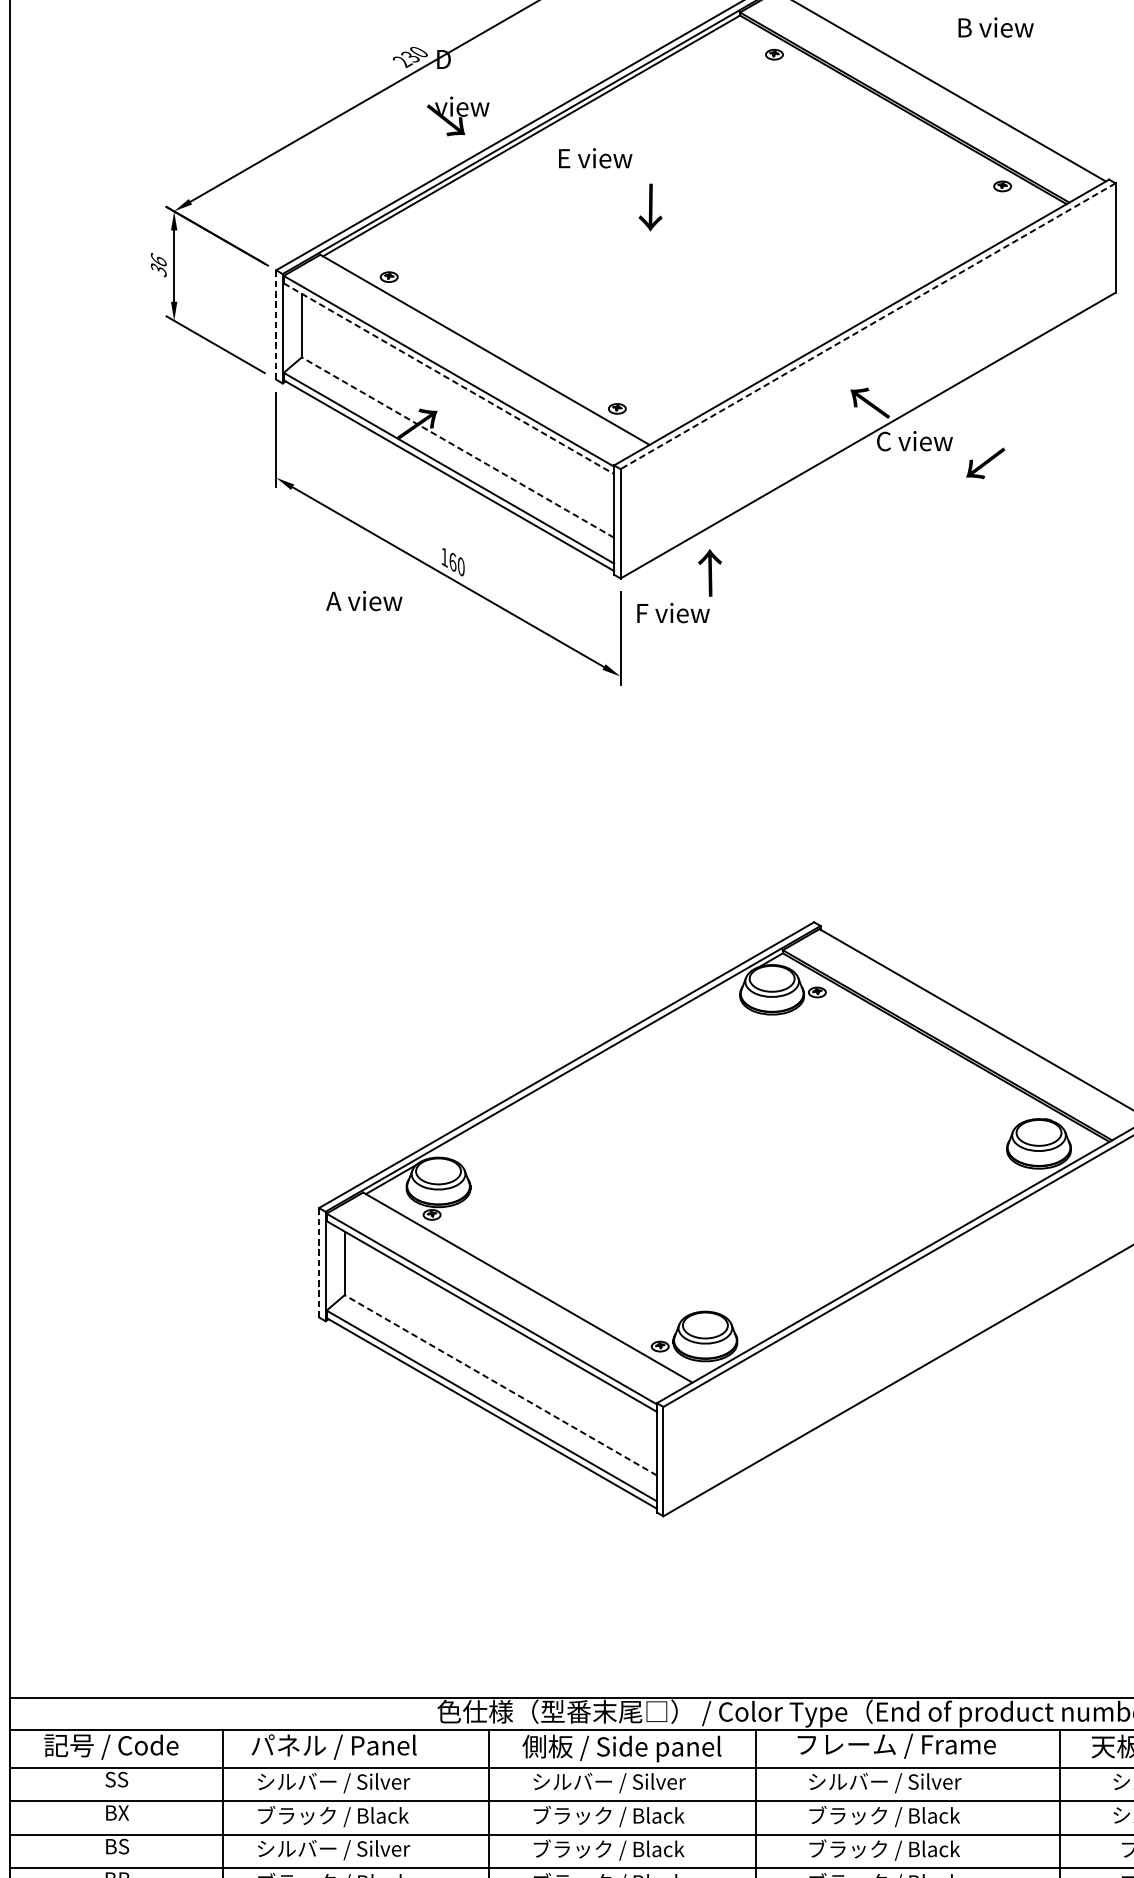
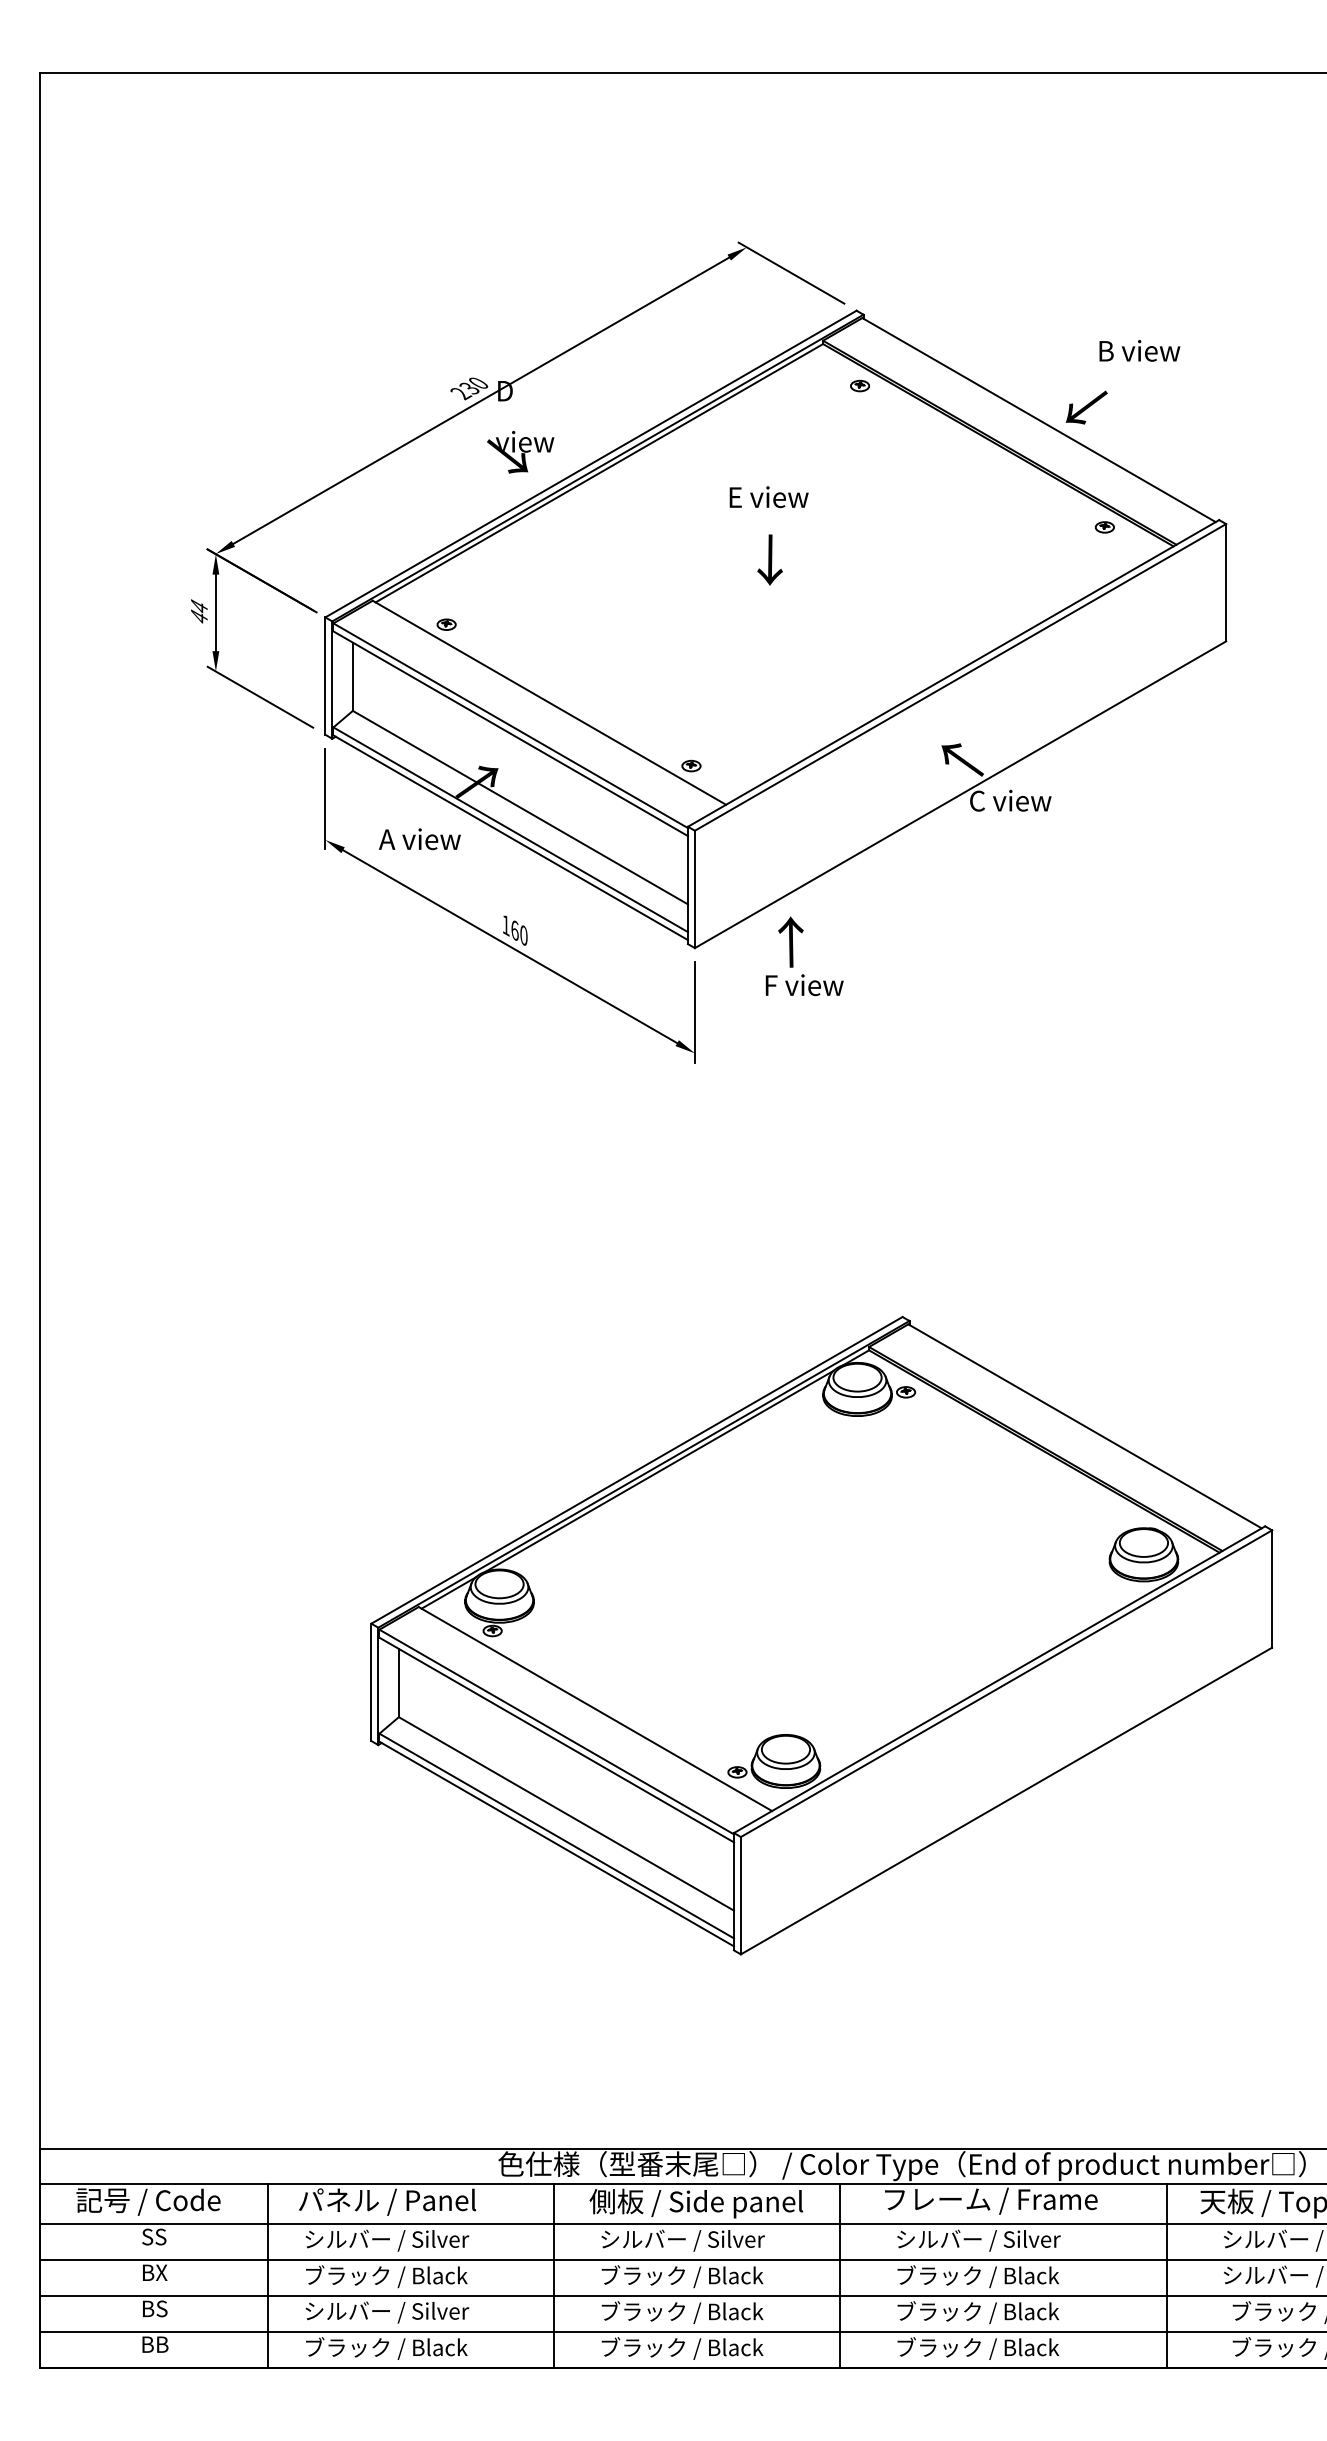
text: (995, 27) -> (1139, 350), moved
text: (595, 158) -> (768, 497), moved
text: (650, 207) -> (769, 559), moved
text: (157, 264) -> (198, 611), 36 -> 44
line: (276, 325) -> (325, 676), dashed -> solid
line: (868, 326) -> (960, 677), dashed -> solid
line: (448, 378) -> (510, 733), dashed -> solid
line: (458, 447) -> (520, 807), dashed -> solid
text: (985, 463) -> (1086, 407), moved
text: (363, 601) -> (419, 839), moved
text: (673, 613) -> (804, 985), moved
line: (587, 1065) -> (659, 1470), added
line: (319, 1262) -> (371, 1682), dashed -> solid
line: (500, 1384) -> (566, 1813), dashed -> solid

